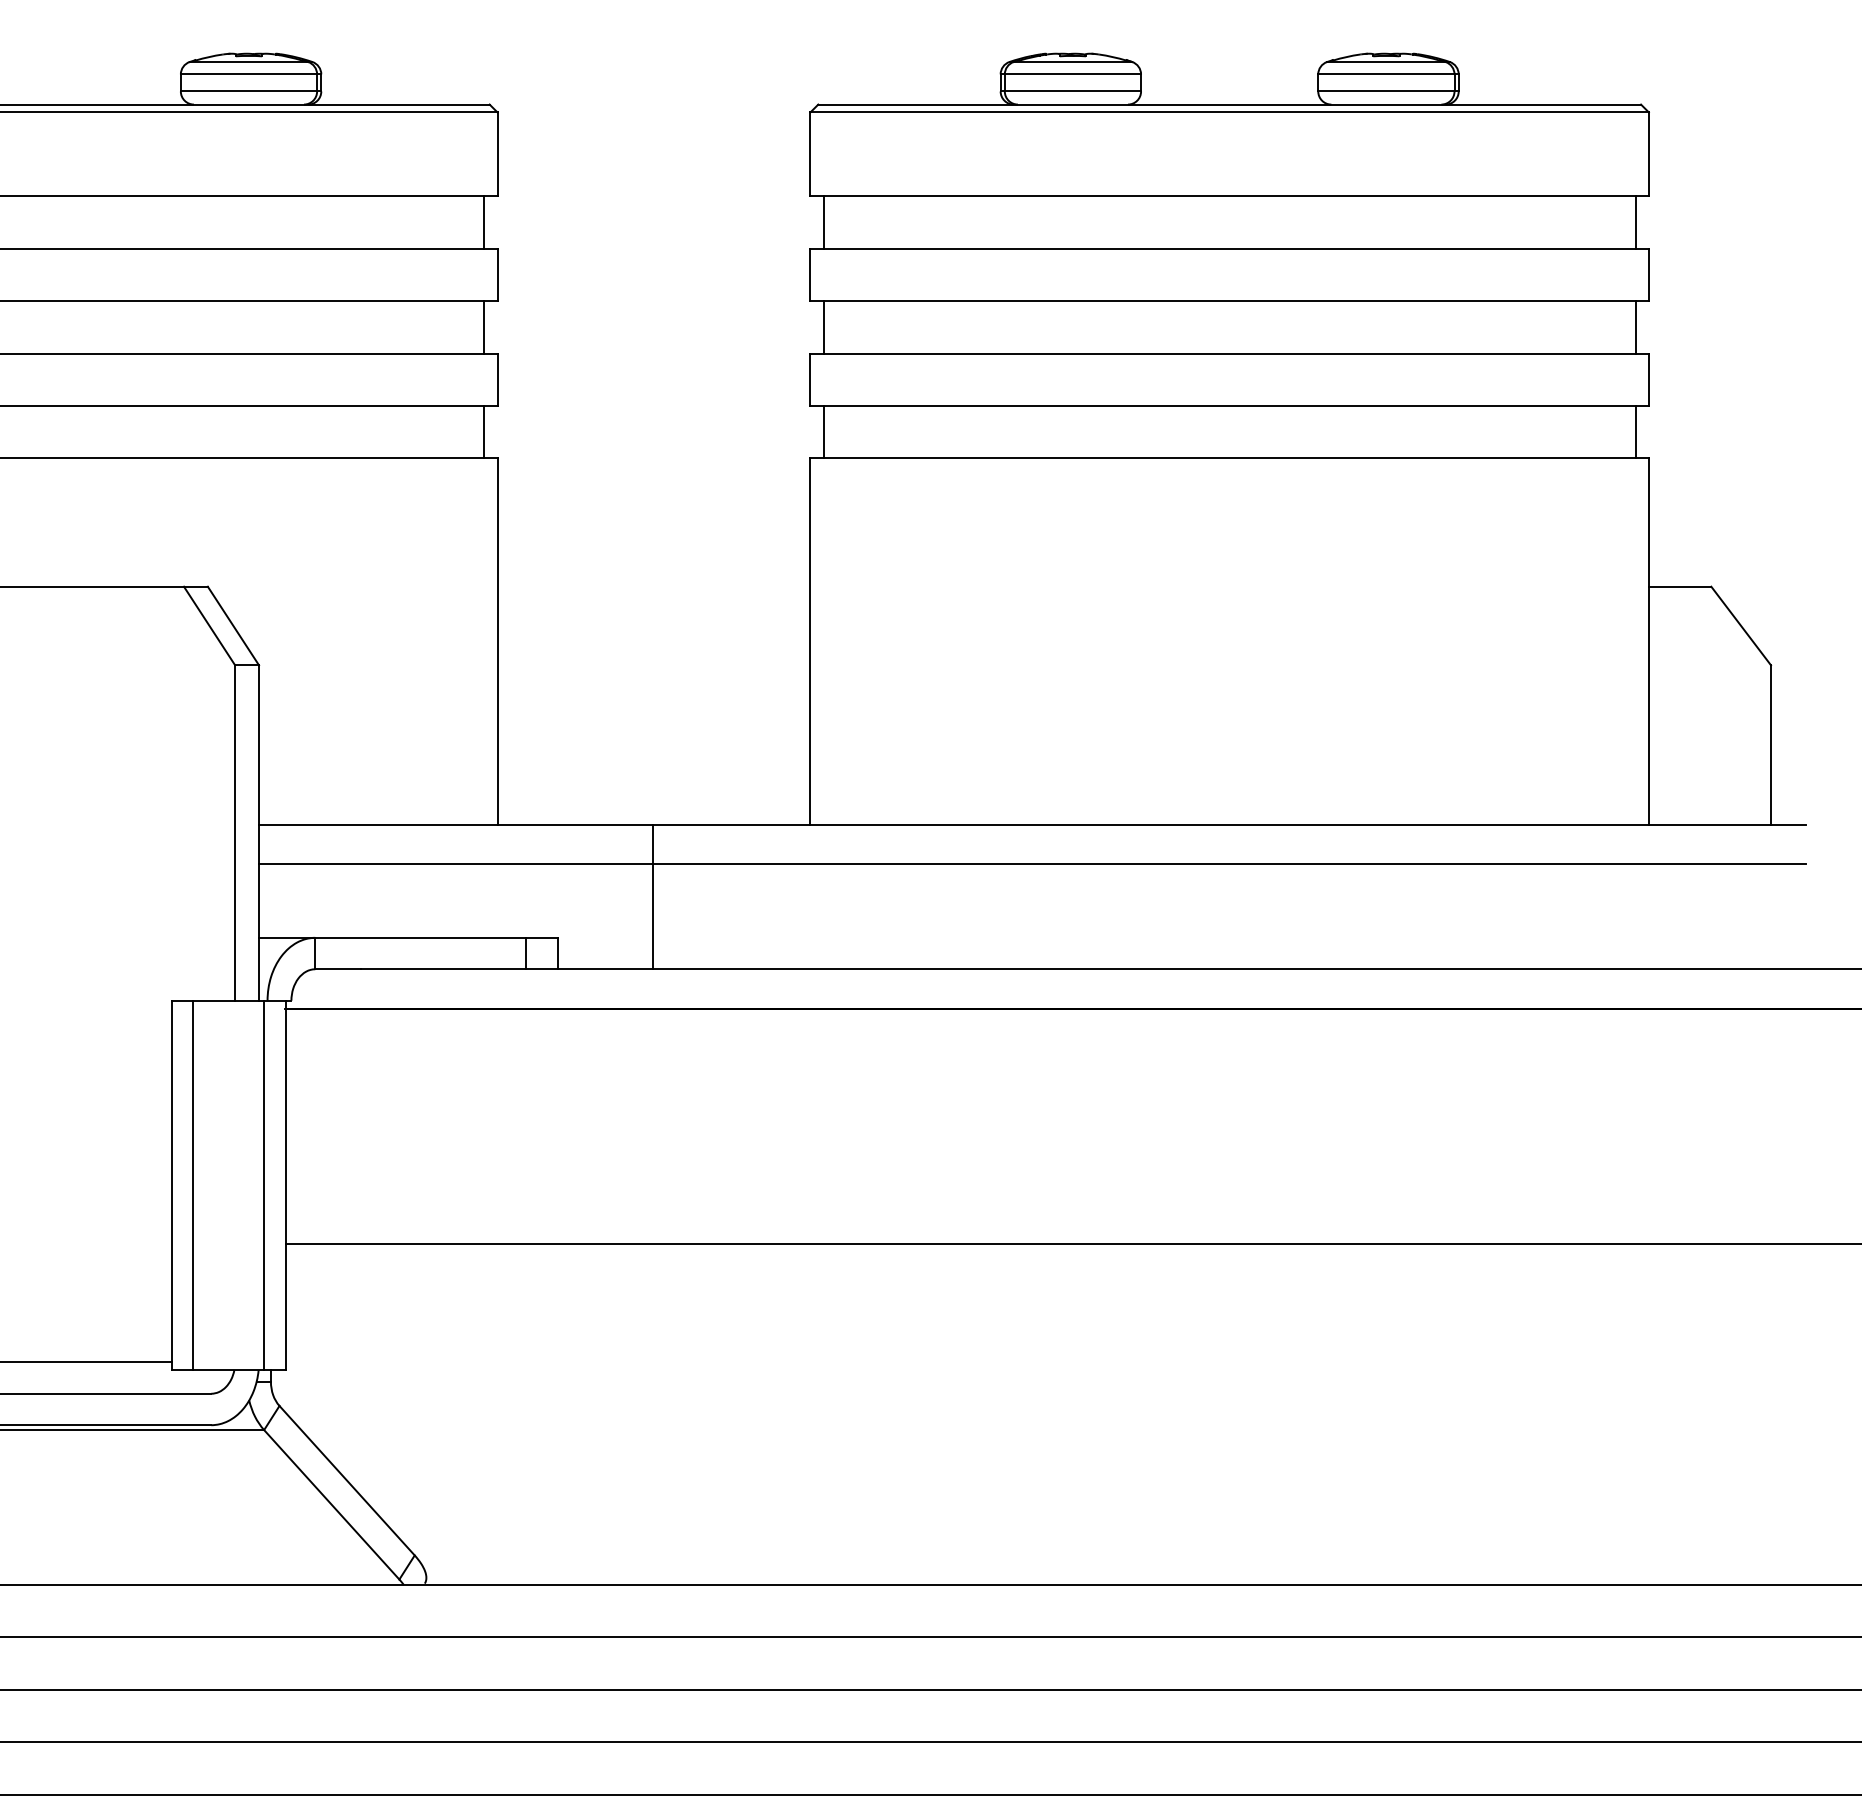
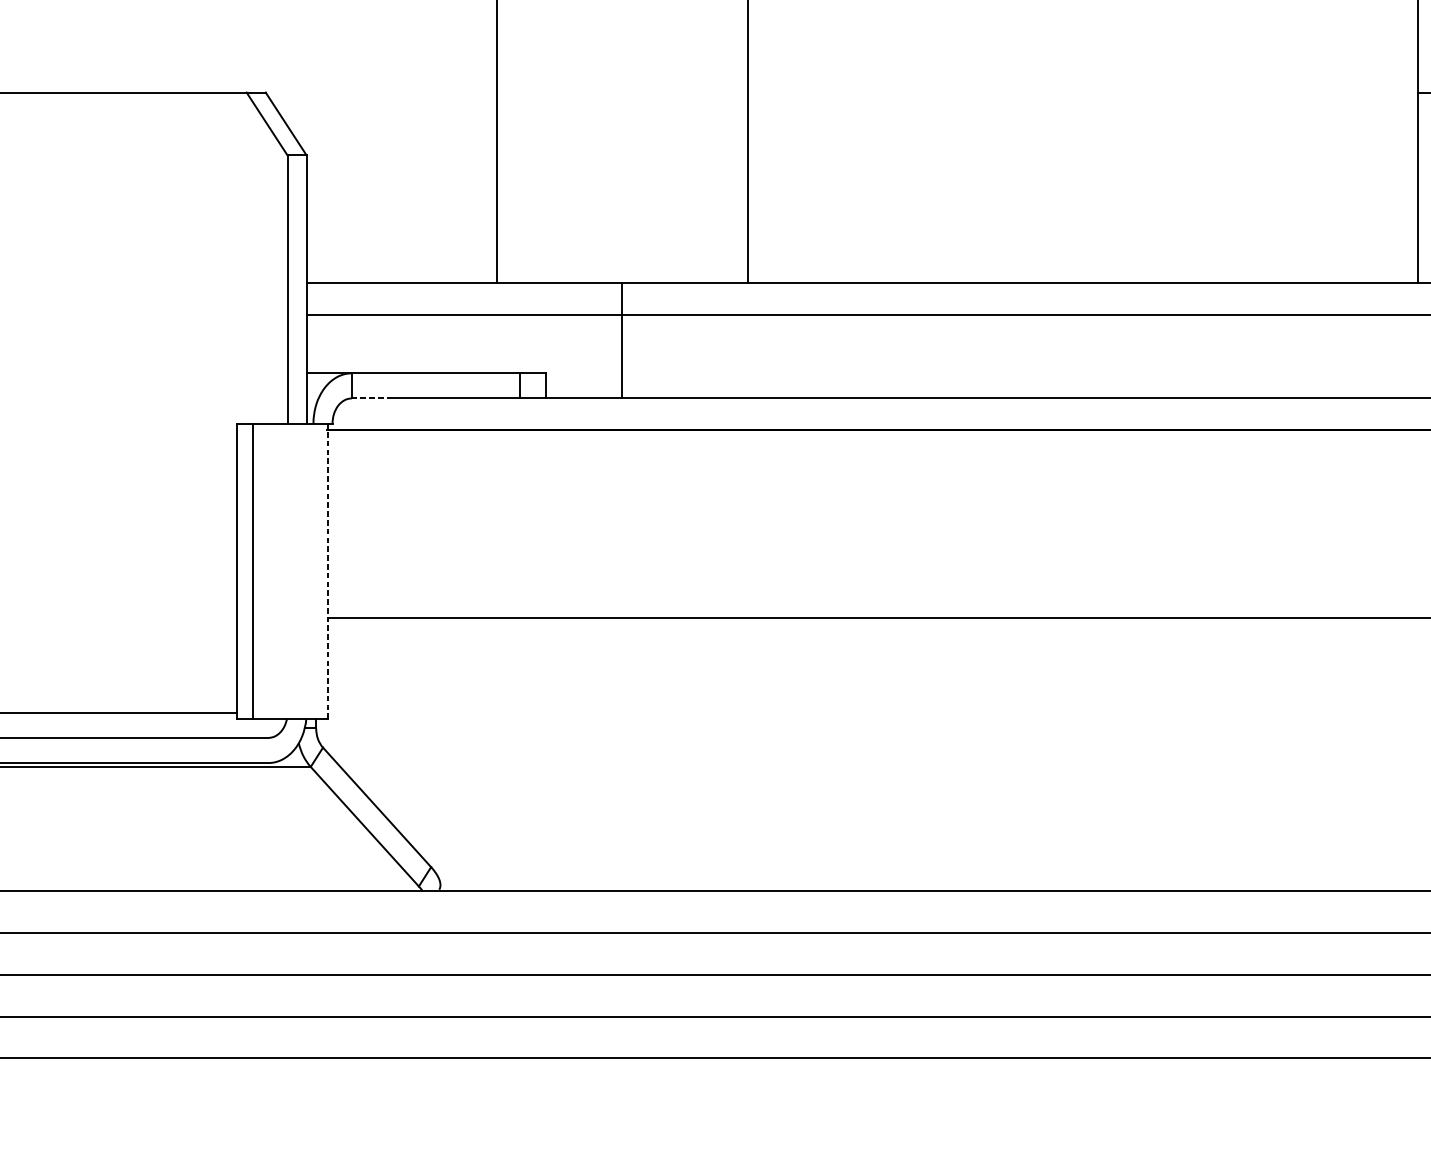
line: (338, 969) -> (370, 398), solid -> dashed
line: (264, 1185) -> (311, 571), removed
line: (286, 1185) -> (328, 571), solid -> dashed

